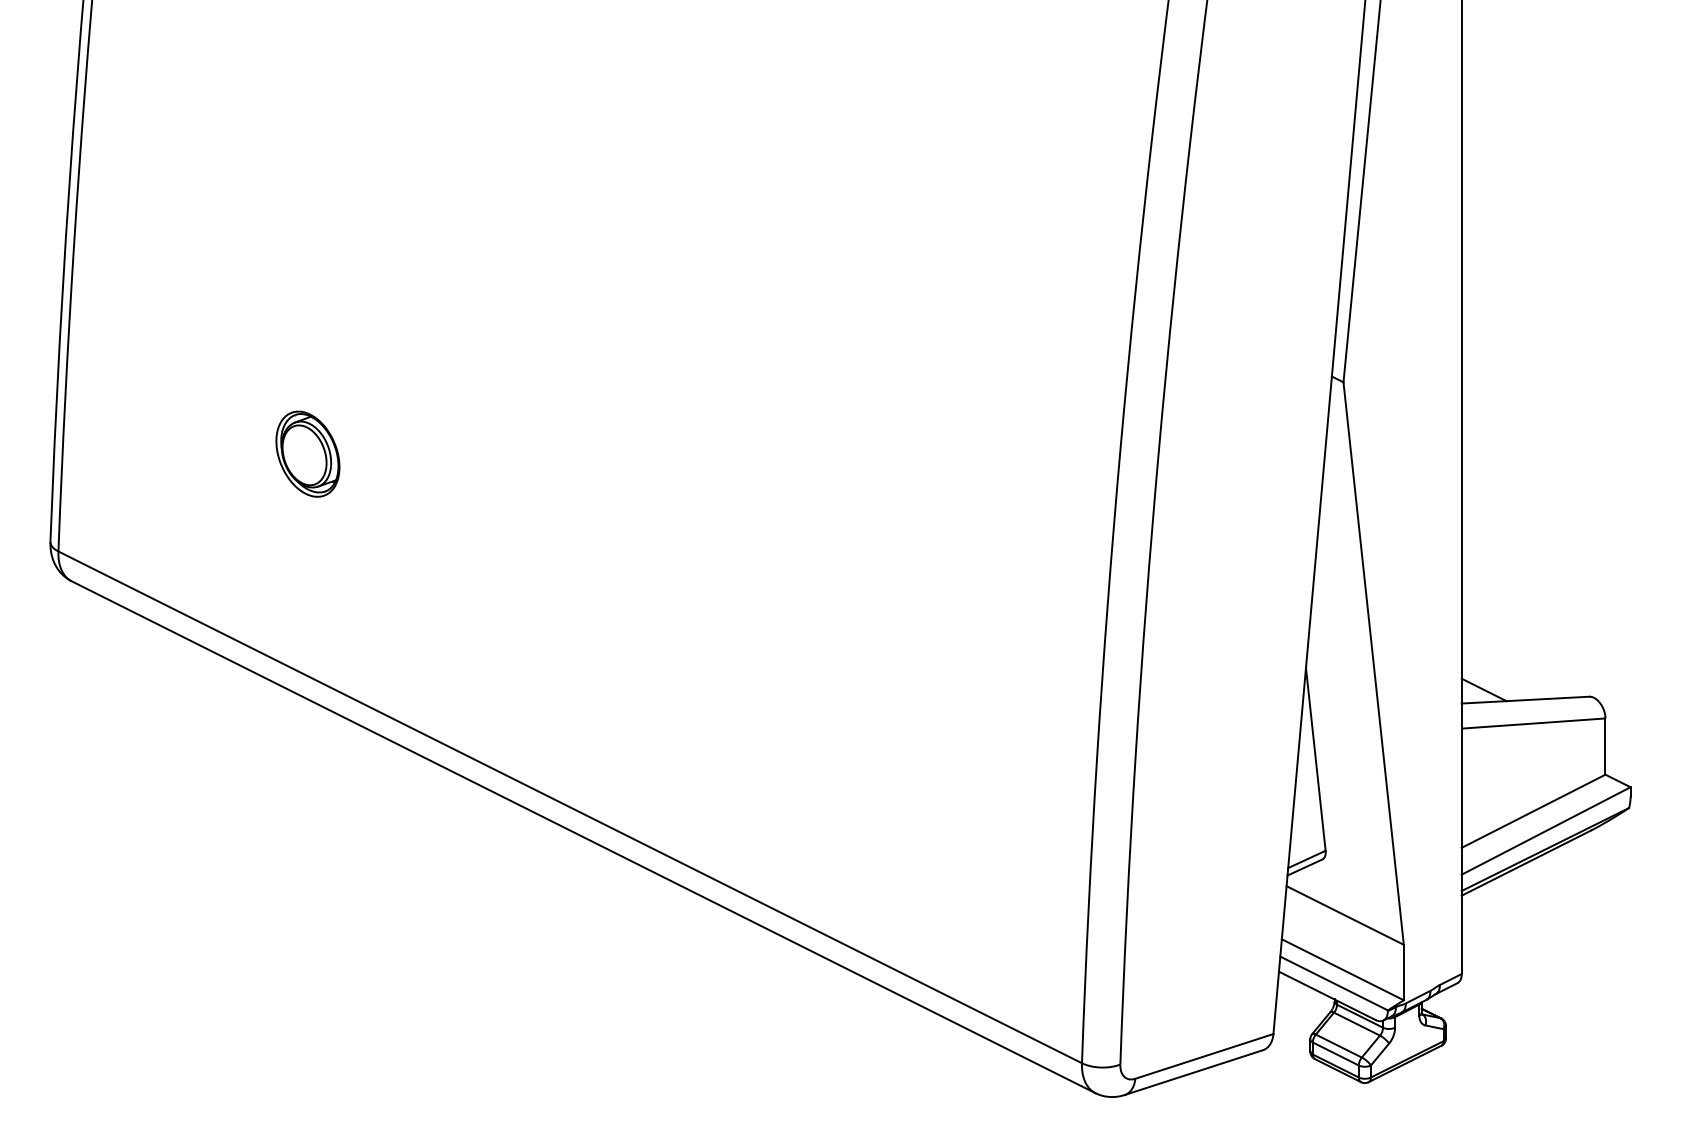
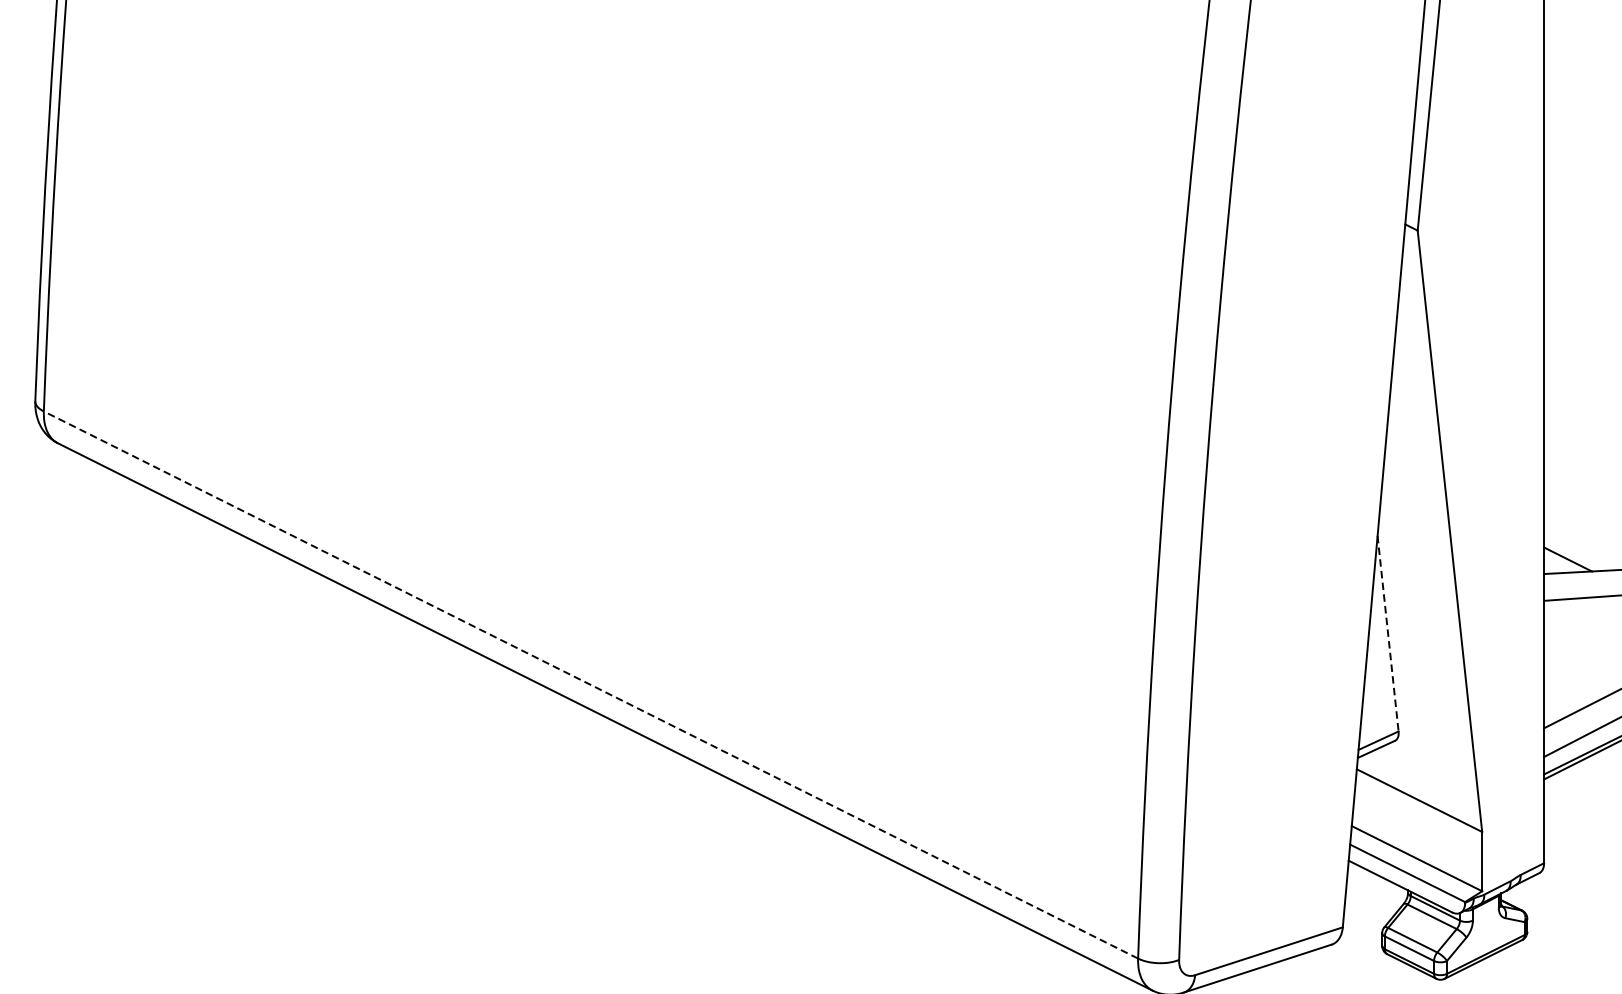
part: (307, 453) -> (310, 306), removed
line: (1315, 759) -> (1387, 633), solid -> dashed
line: (569, 807) -> (590, 685), solid -> dashed

